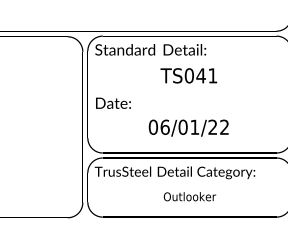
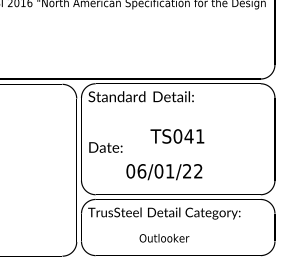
text: (188, 75) -> (177, 136), moved
text: (188, 128) -> (164, 172), moved
text: (189, 195) -> (164, 237), moved

